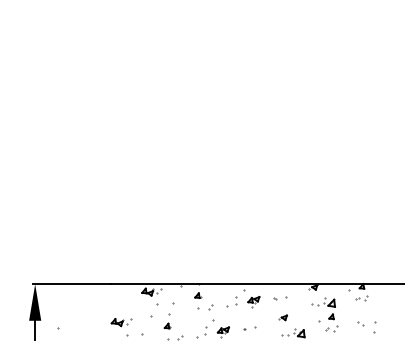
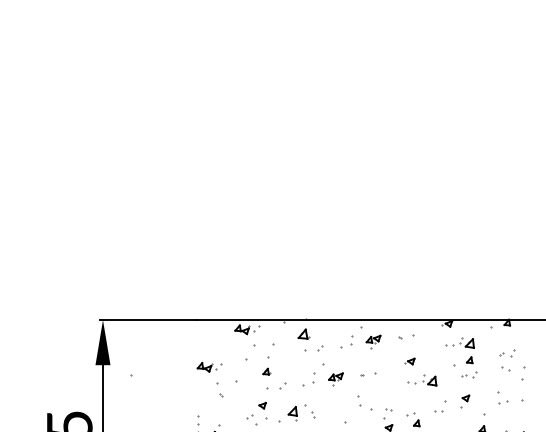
part: (198, 295) -> (304, 333), size x1.6
part: (362, 298) -> (507, 353), moved

